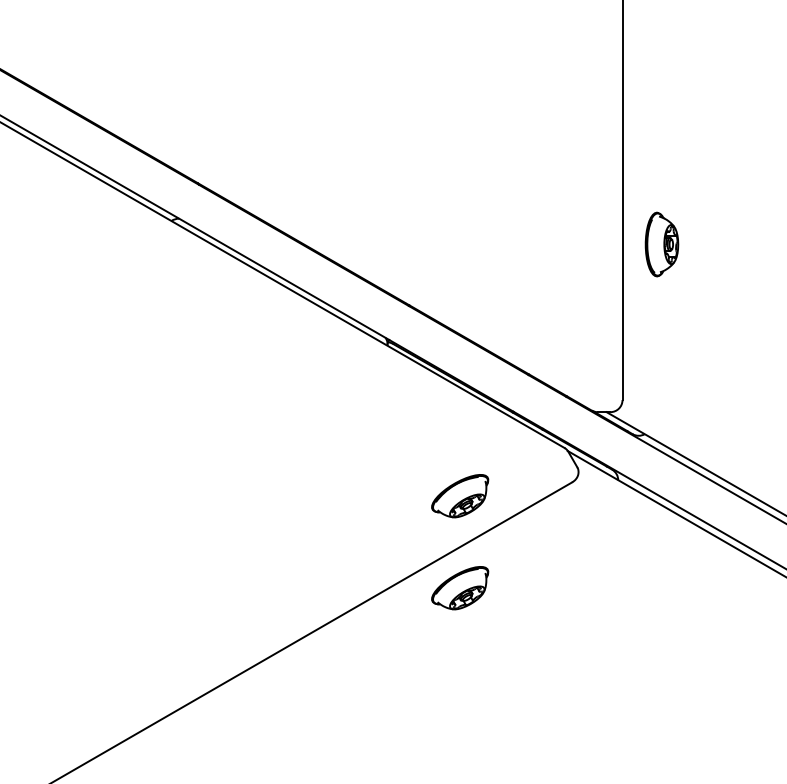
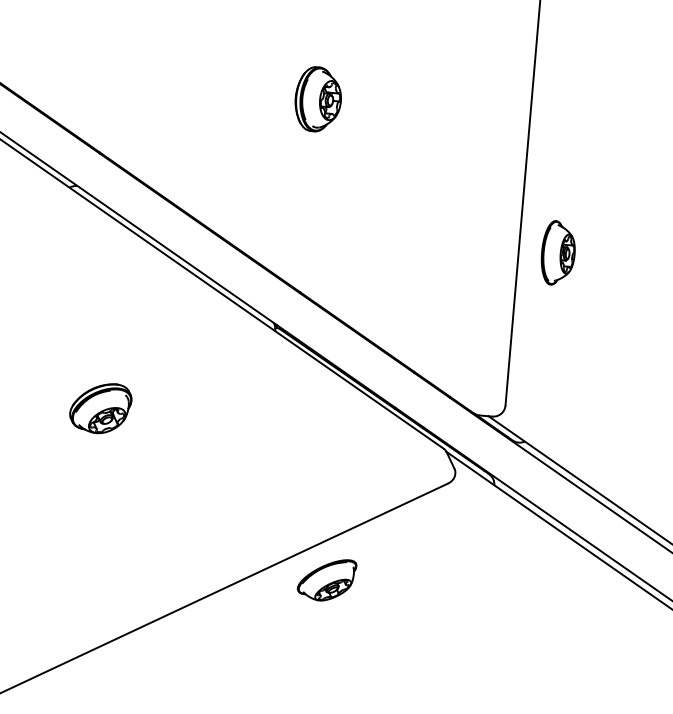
part: (410, 112) -> (318, 99), added
part: (220, 437) -> (100, 408), added
part: (460, 496) -> (335, 488), removed

